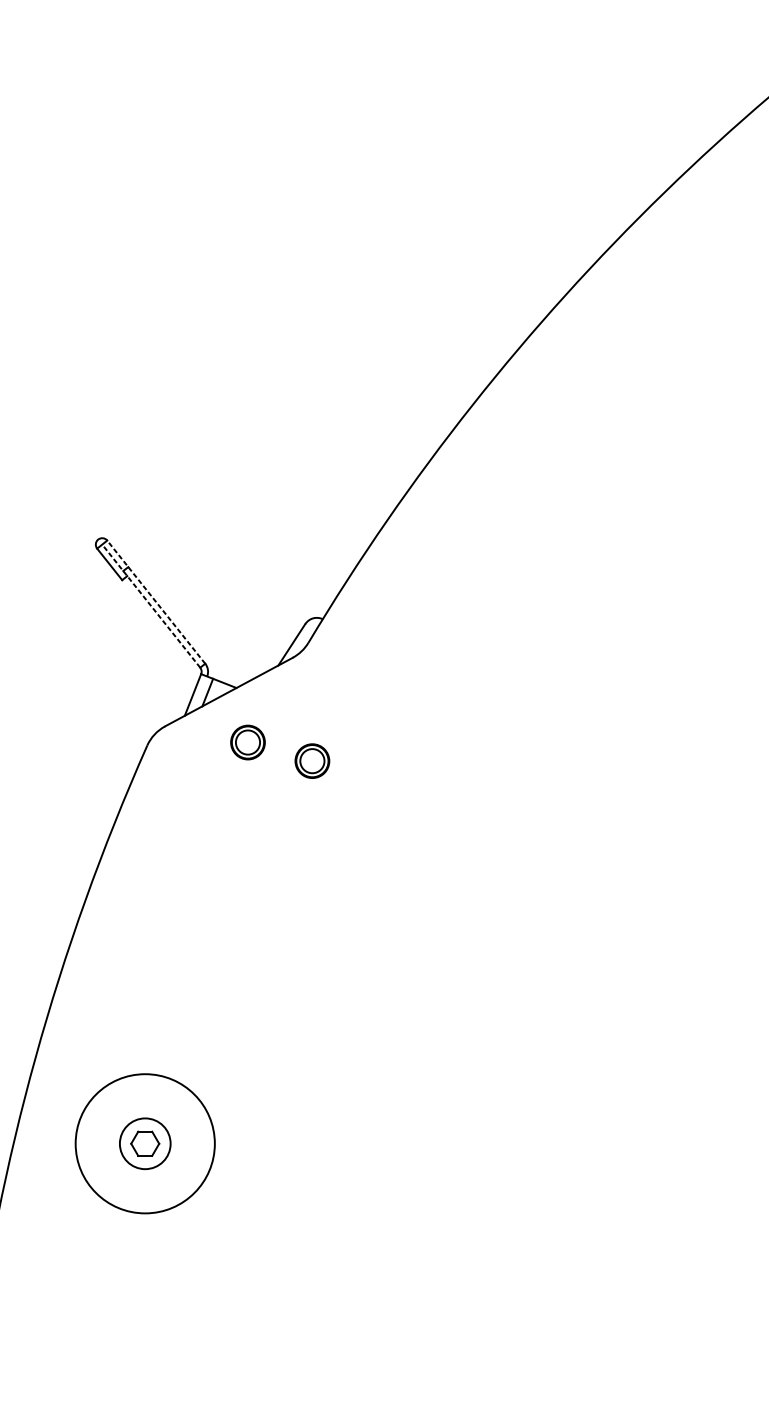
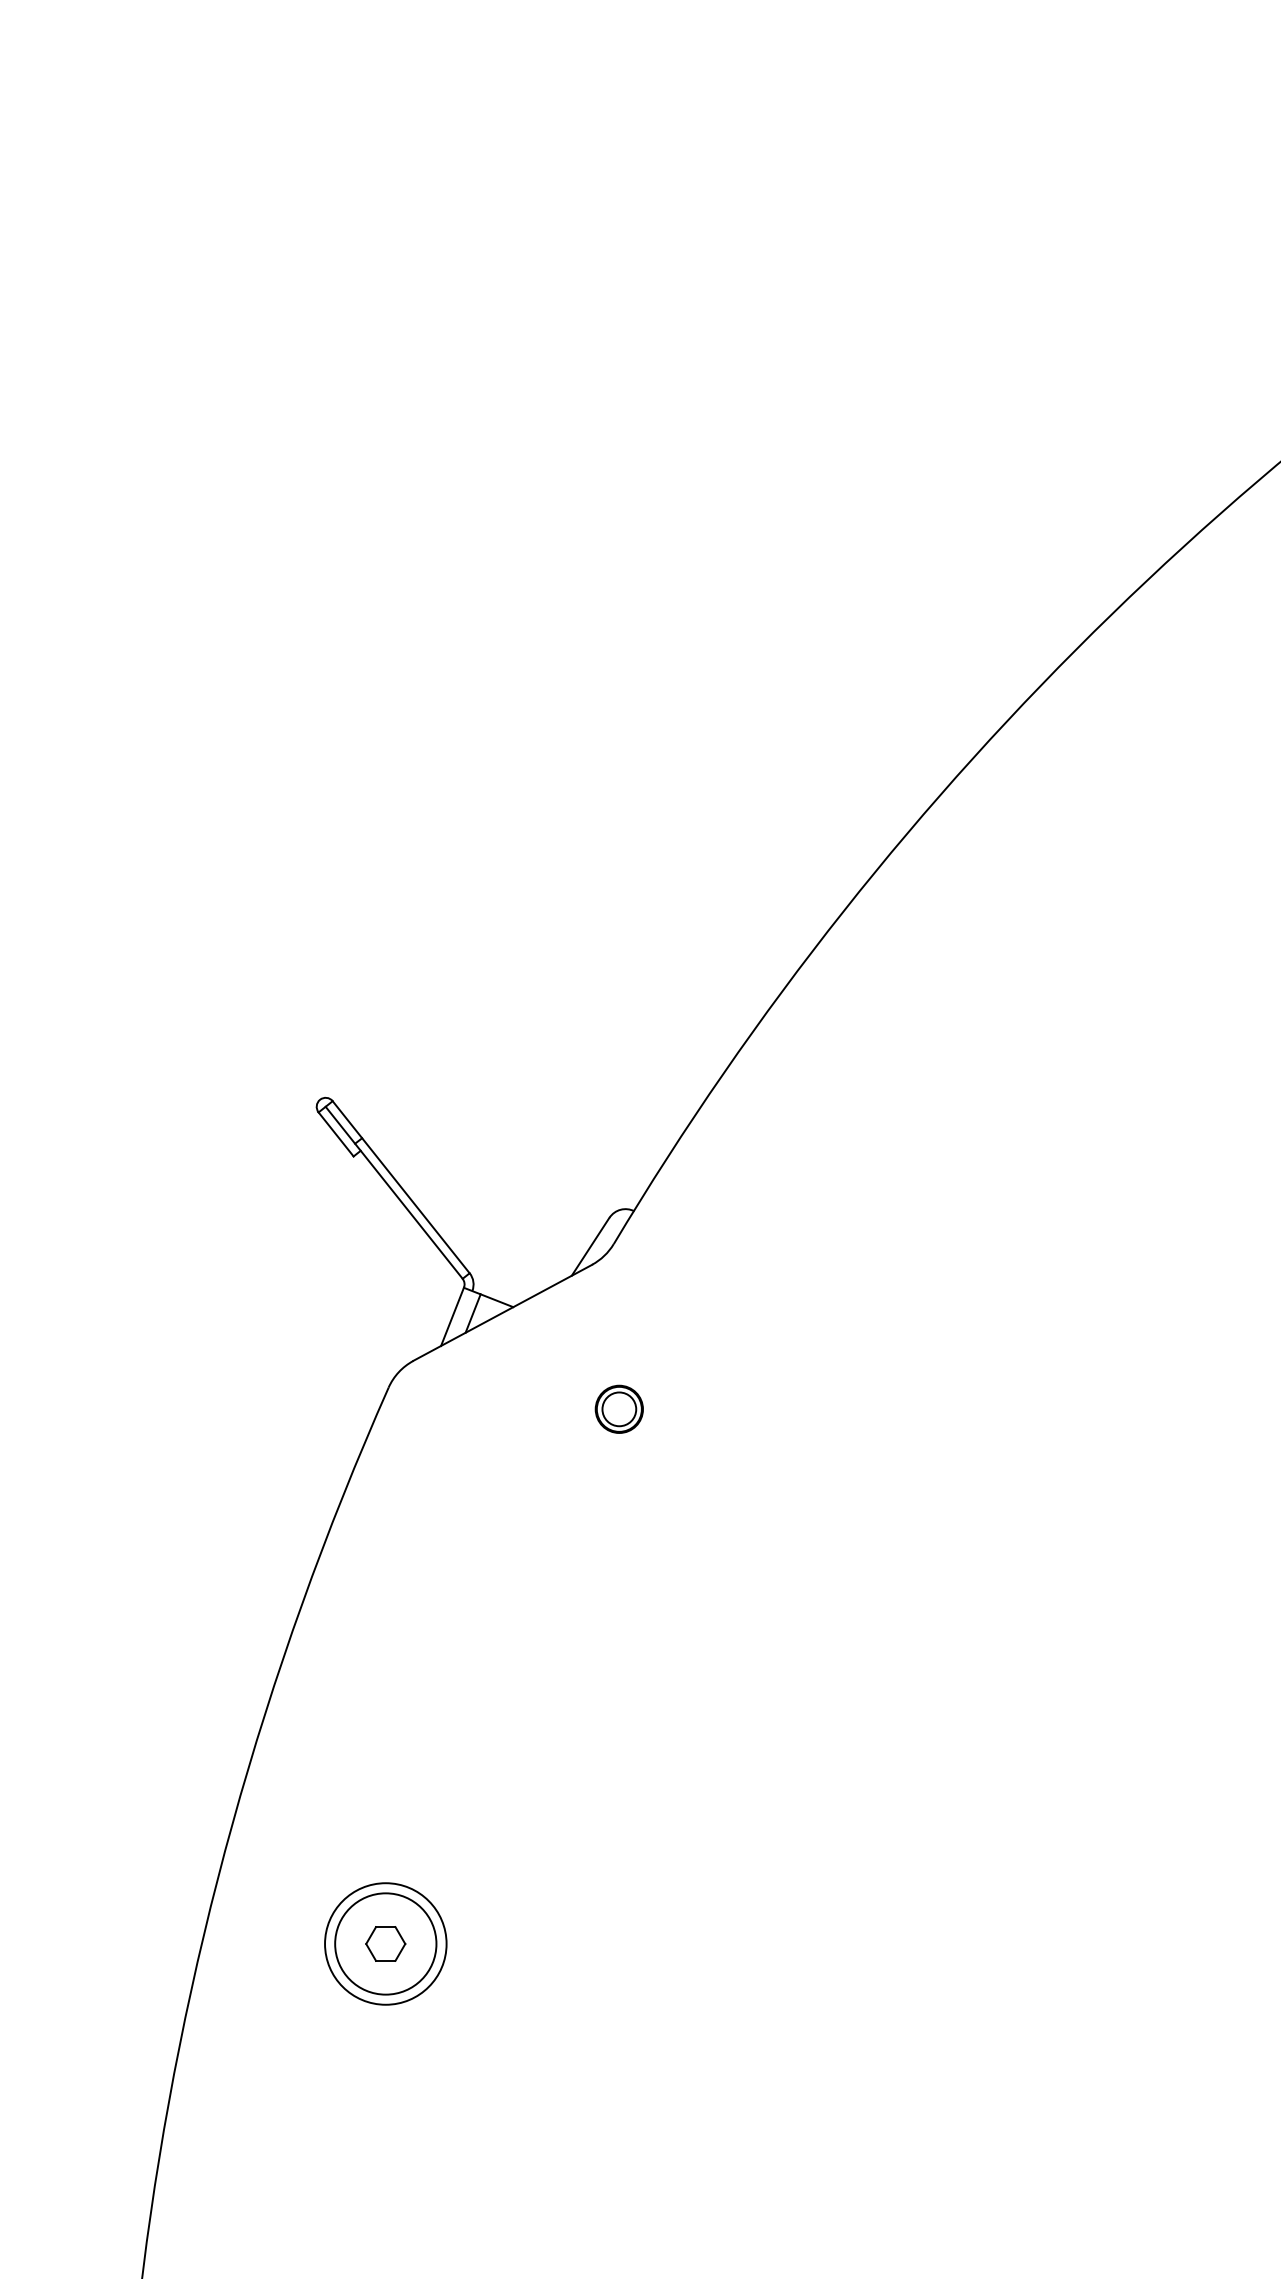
line: (156, 602) -> (401, 1187), dashed -> solid
line: (151, 605) -> (394, 1192), dashed -> solid
part: (247, 741) -> (528, 1382), removed
circle: (145, 1143) -> (385, 1943), size x0.62
circle: (145, 1143) -> (385, 1943), size x1.43

